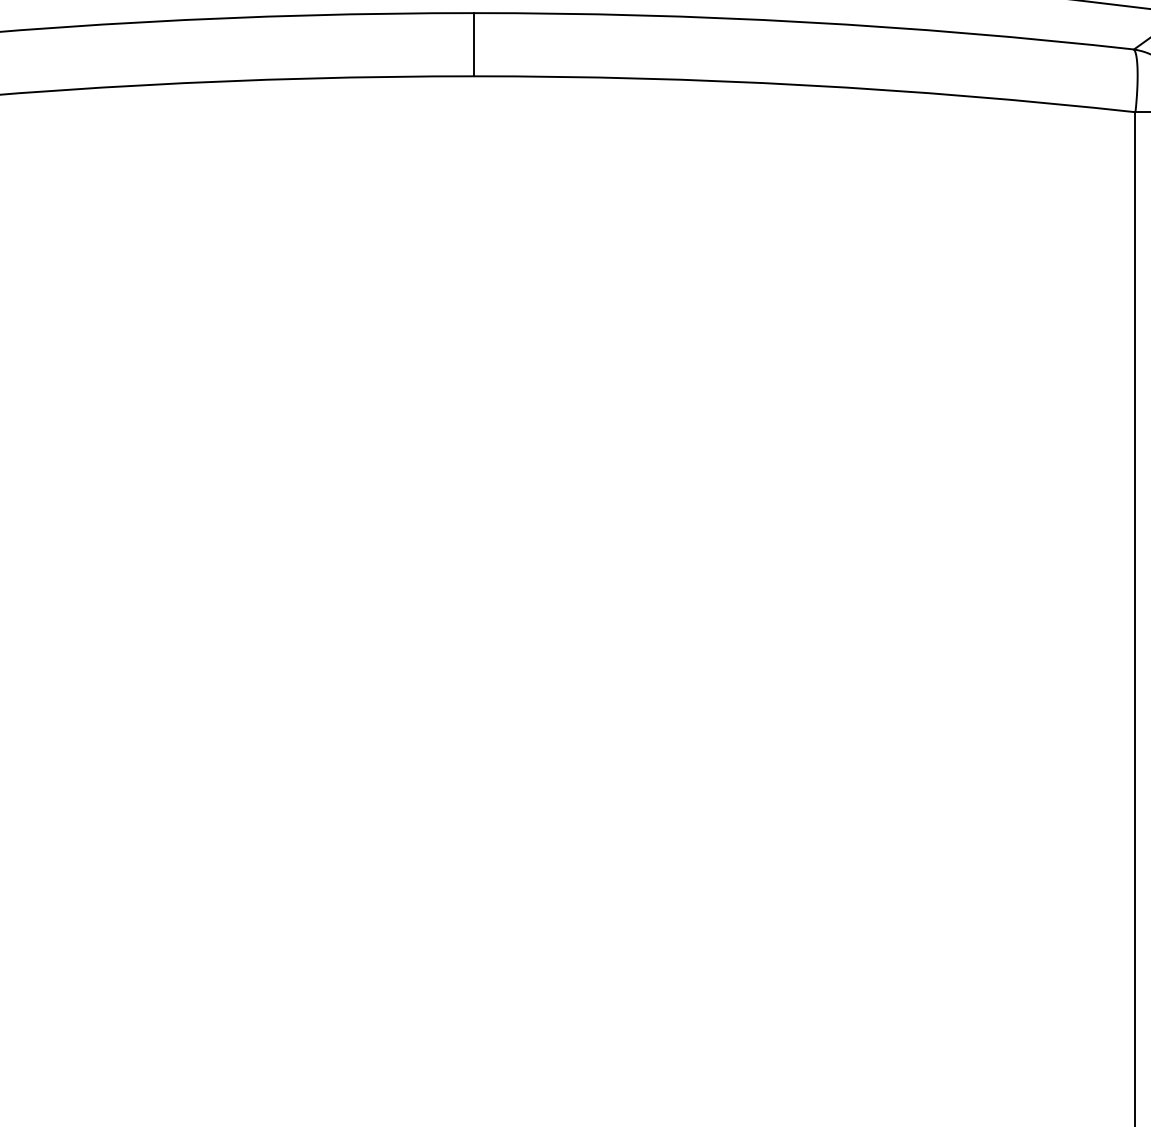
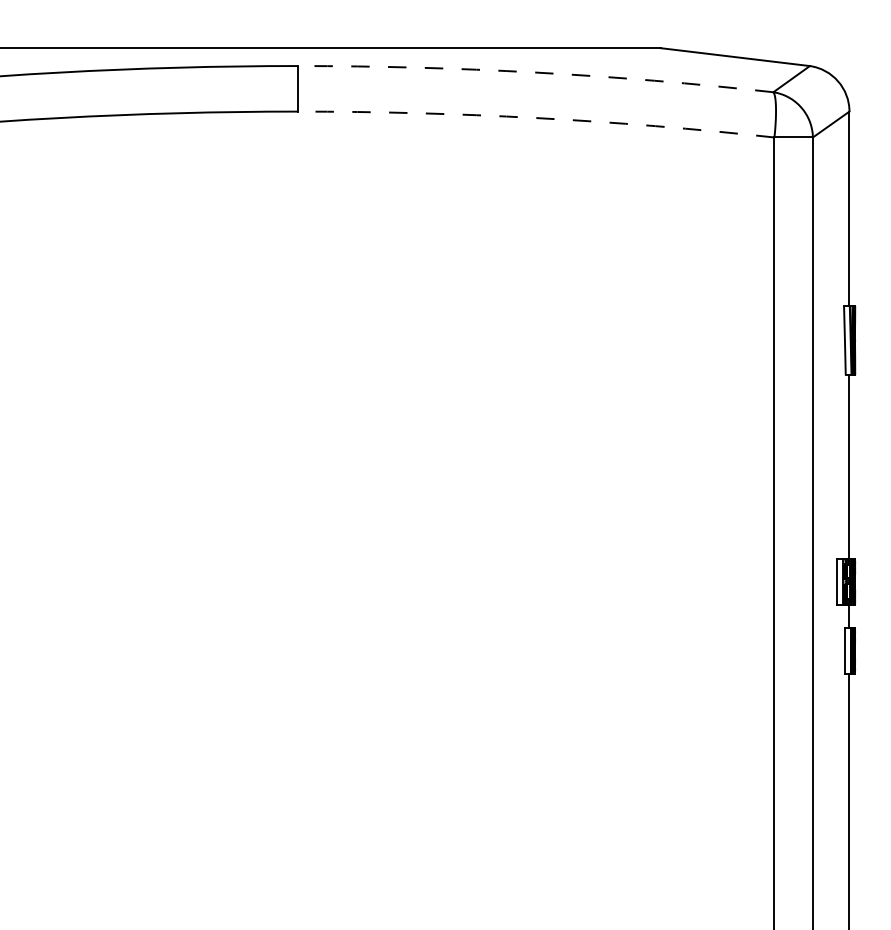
arc: (804, 22) -> (535, 72), solid -> dashed
arc: (805, 85) -> (536, 118), solid -> dashed

